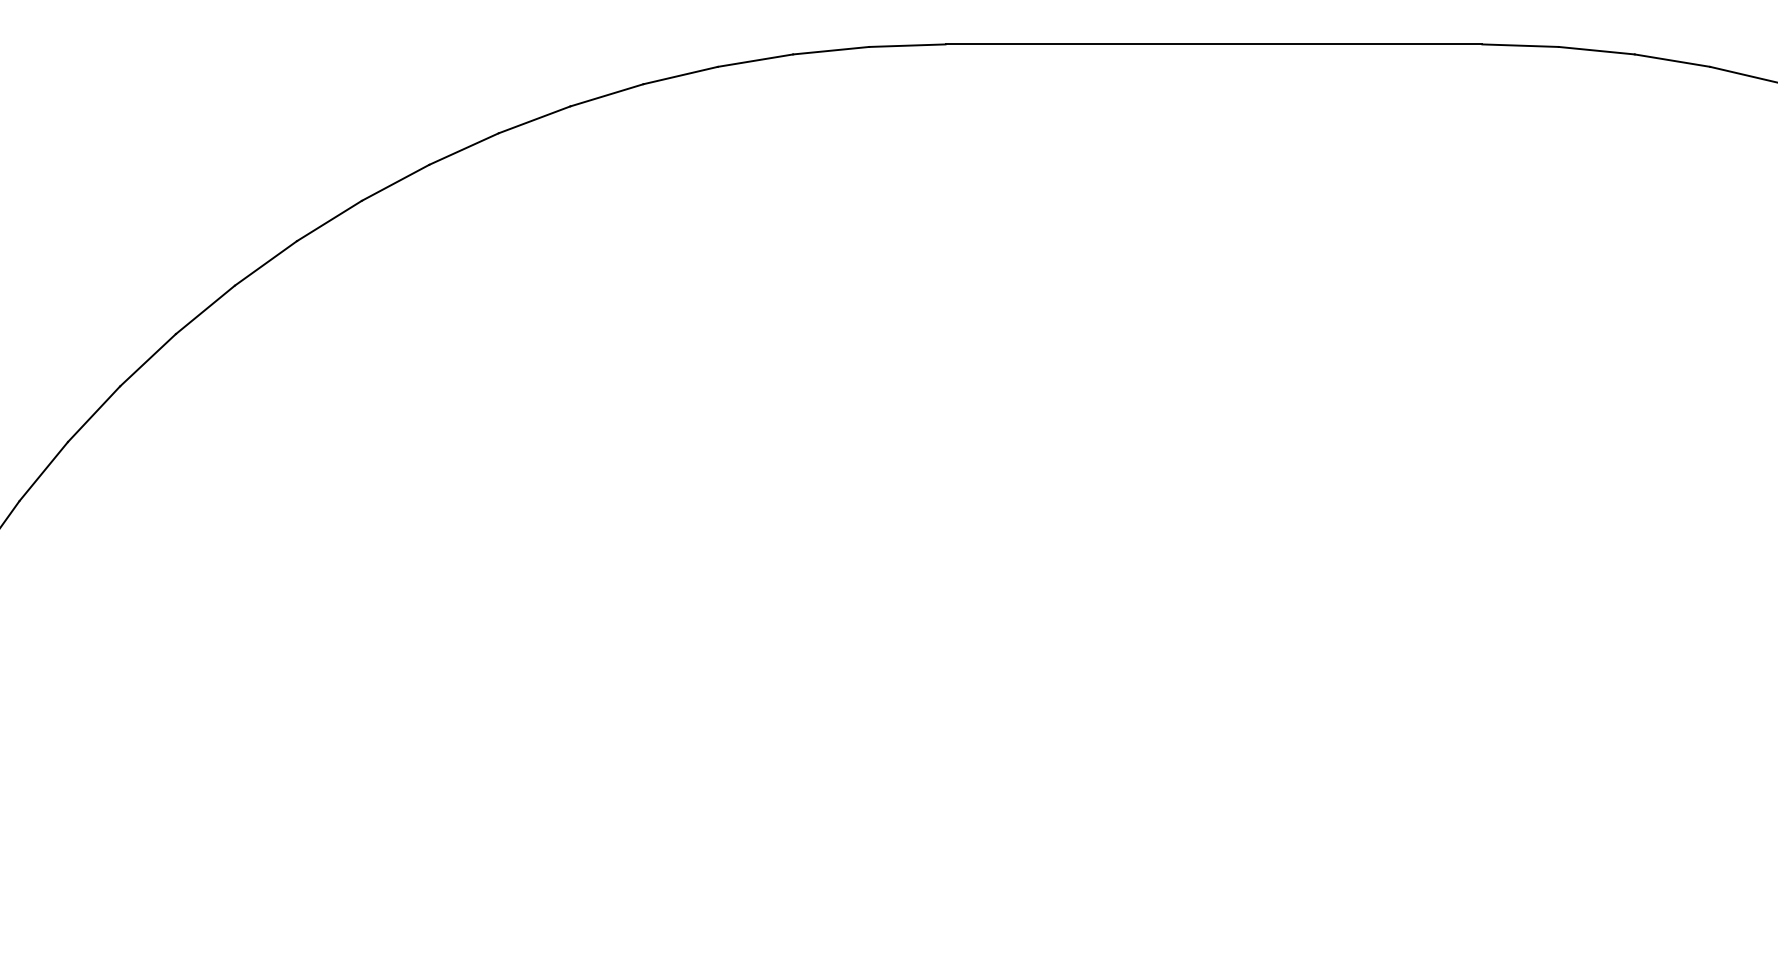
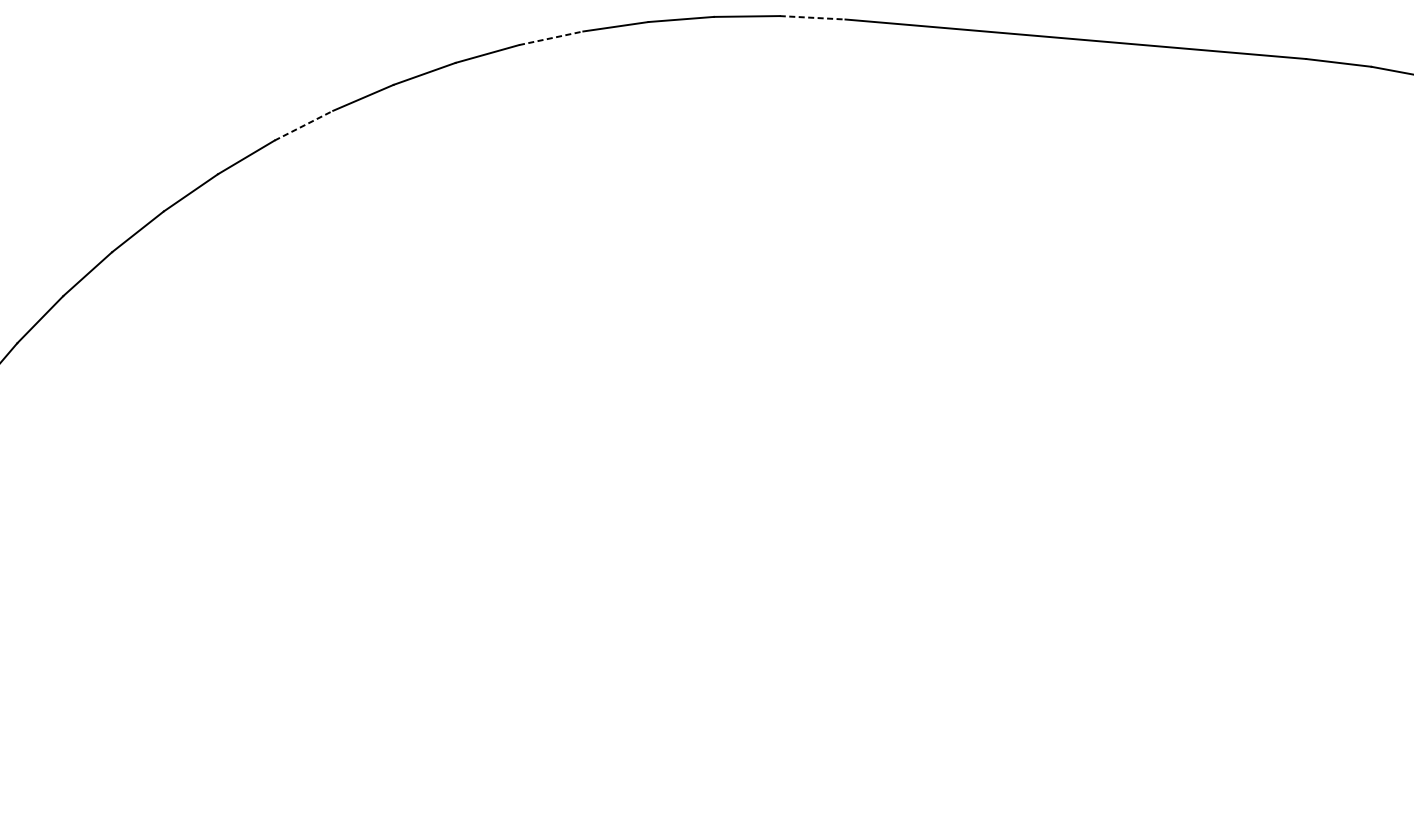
line: (907, 45) -> (812, 17), solid -> dashed
line: (607, 95) -> (551, 38), solid -> dashed
line: (329, 220) -> (303, 125), solid -> dashed

